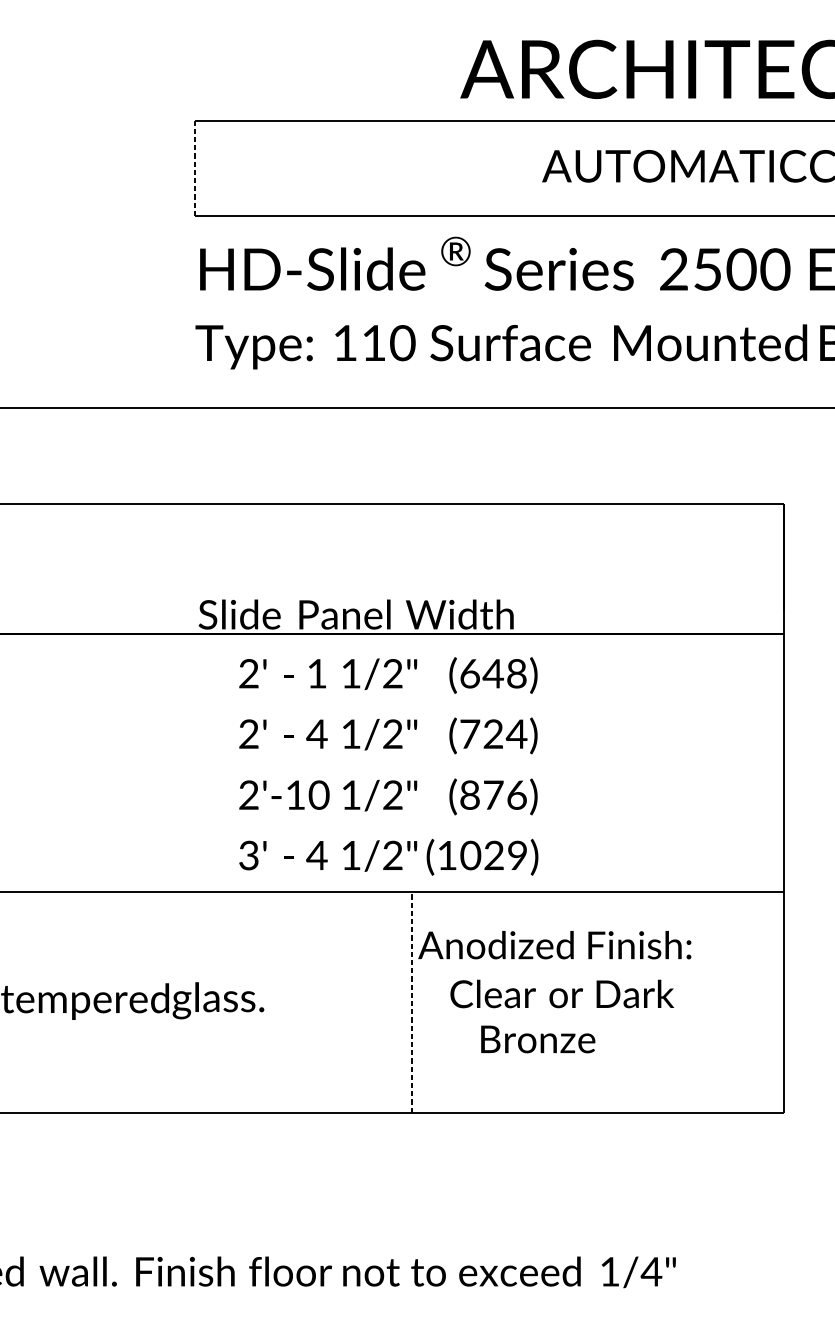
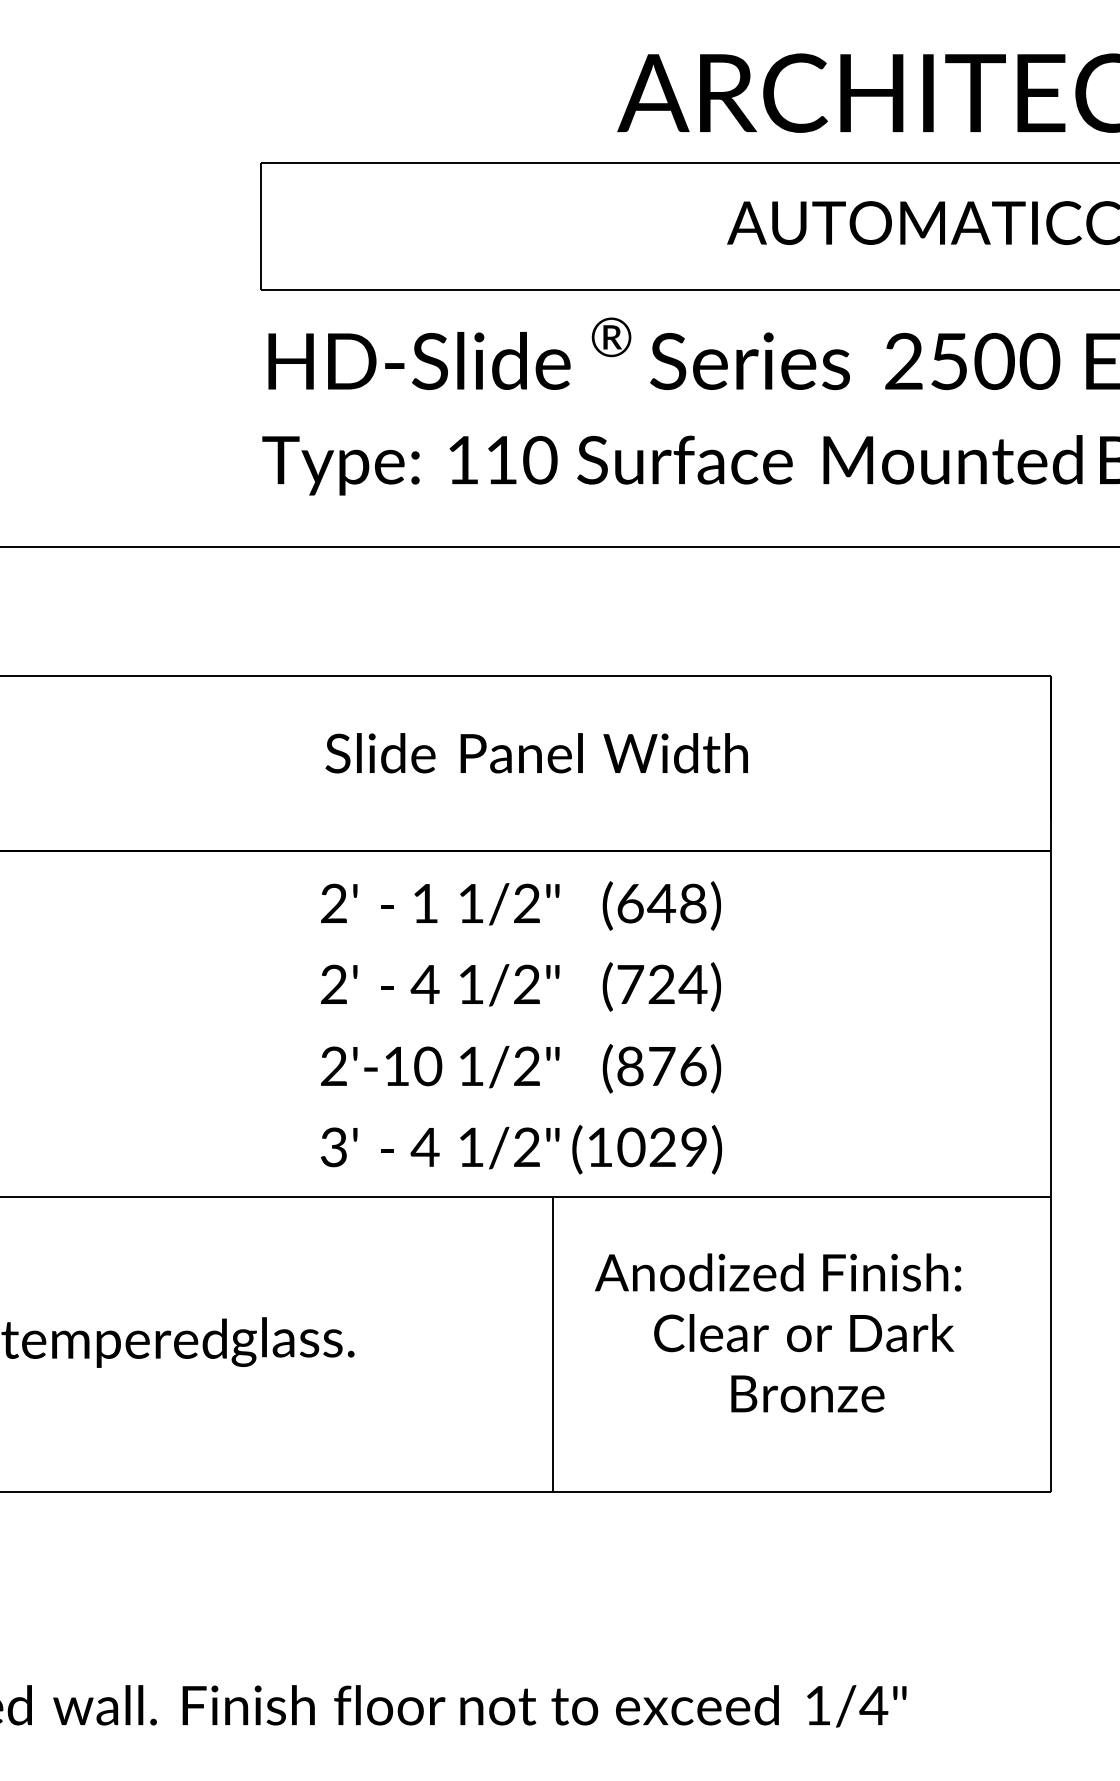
line: (194, 168) -> (261, 225), dashed -> solid
text: (355, 614) -> (536, 753), moved
text: (555, 945) -> (778, 1272), moved
text: (562, 994) -> (804, 1333), moved
line: (411, 1002) -> (552, 1344), dashed -> solid
text: (537, 1039) -> (807, 1393), moved

